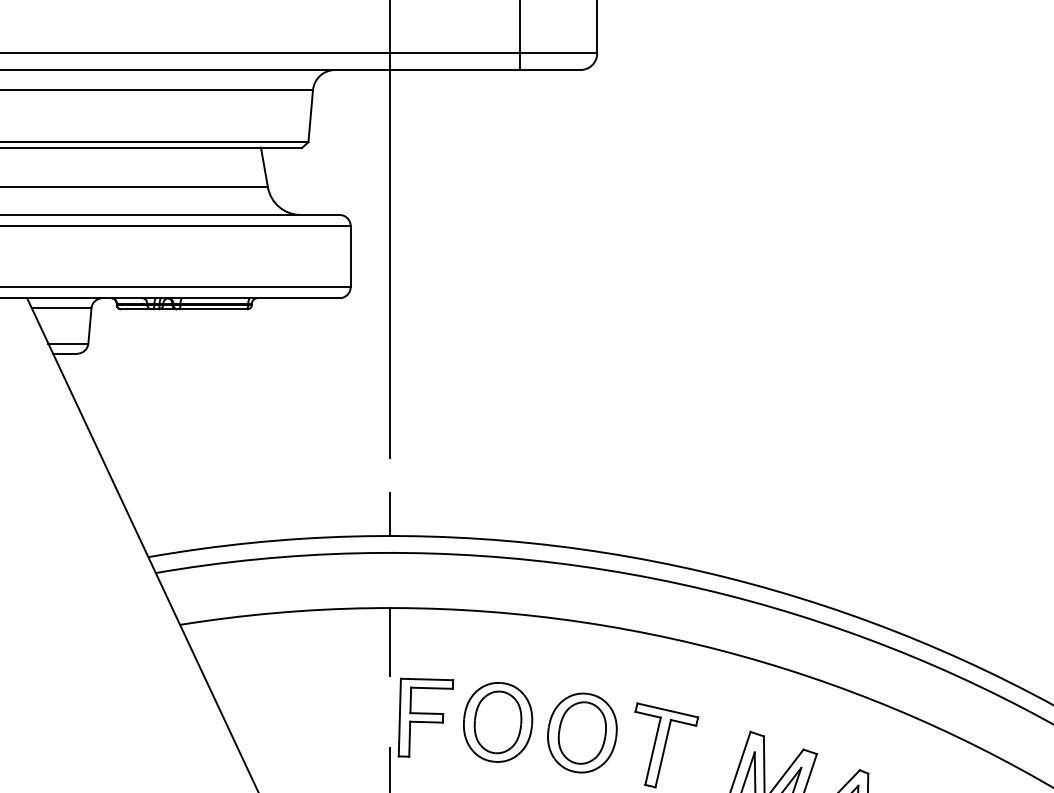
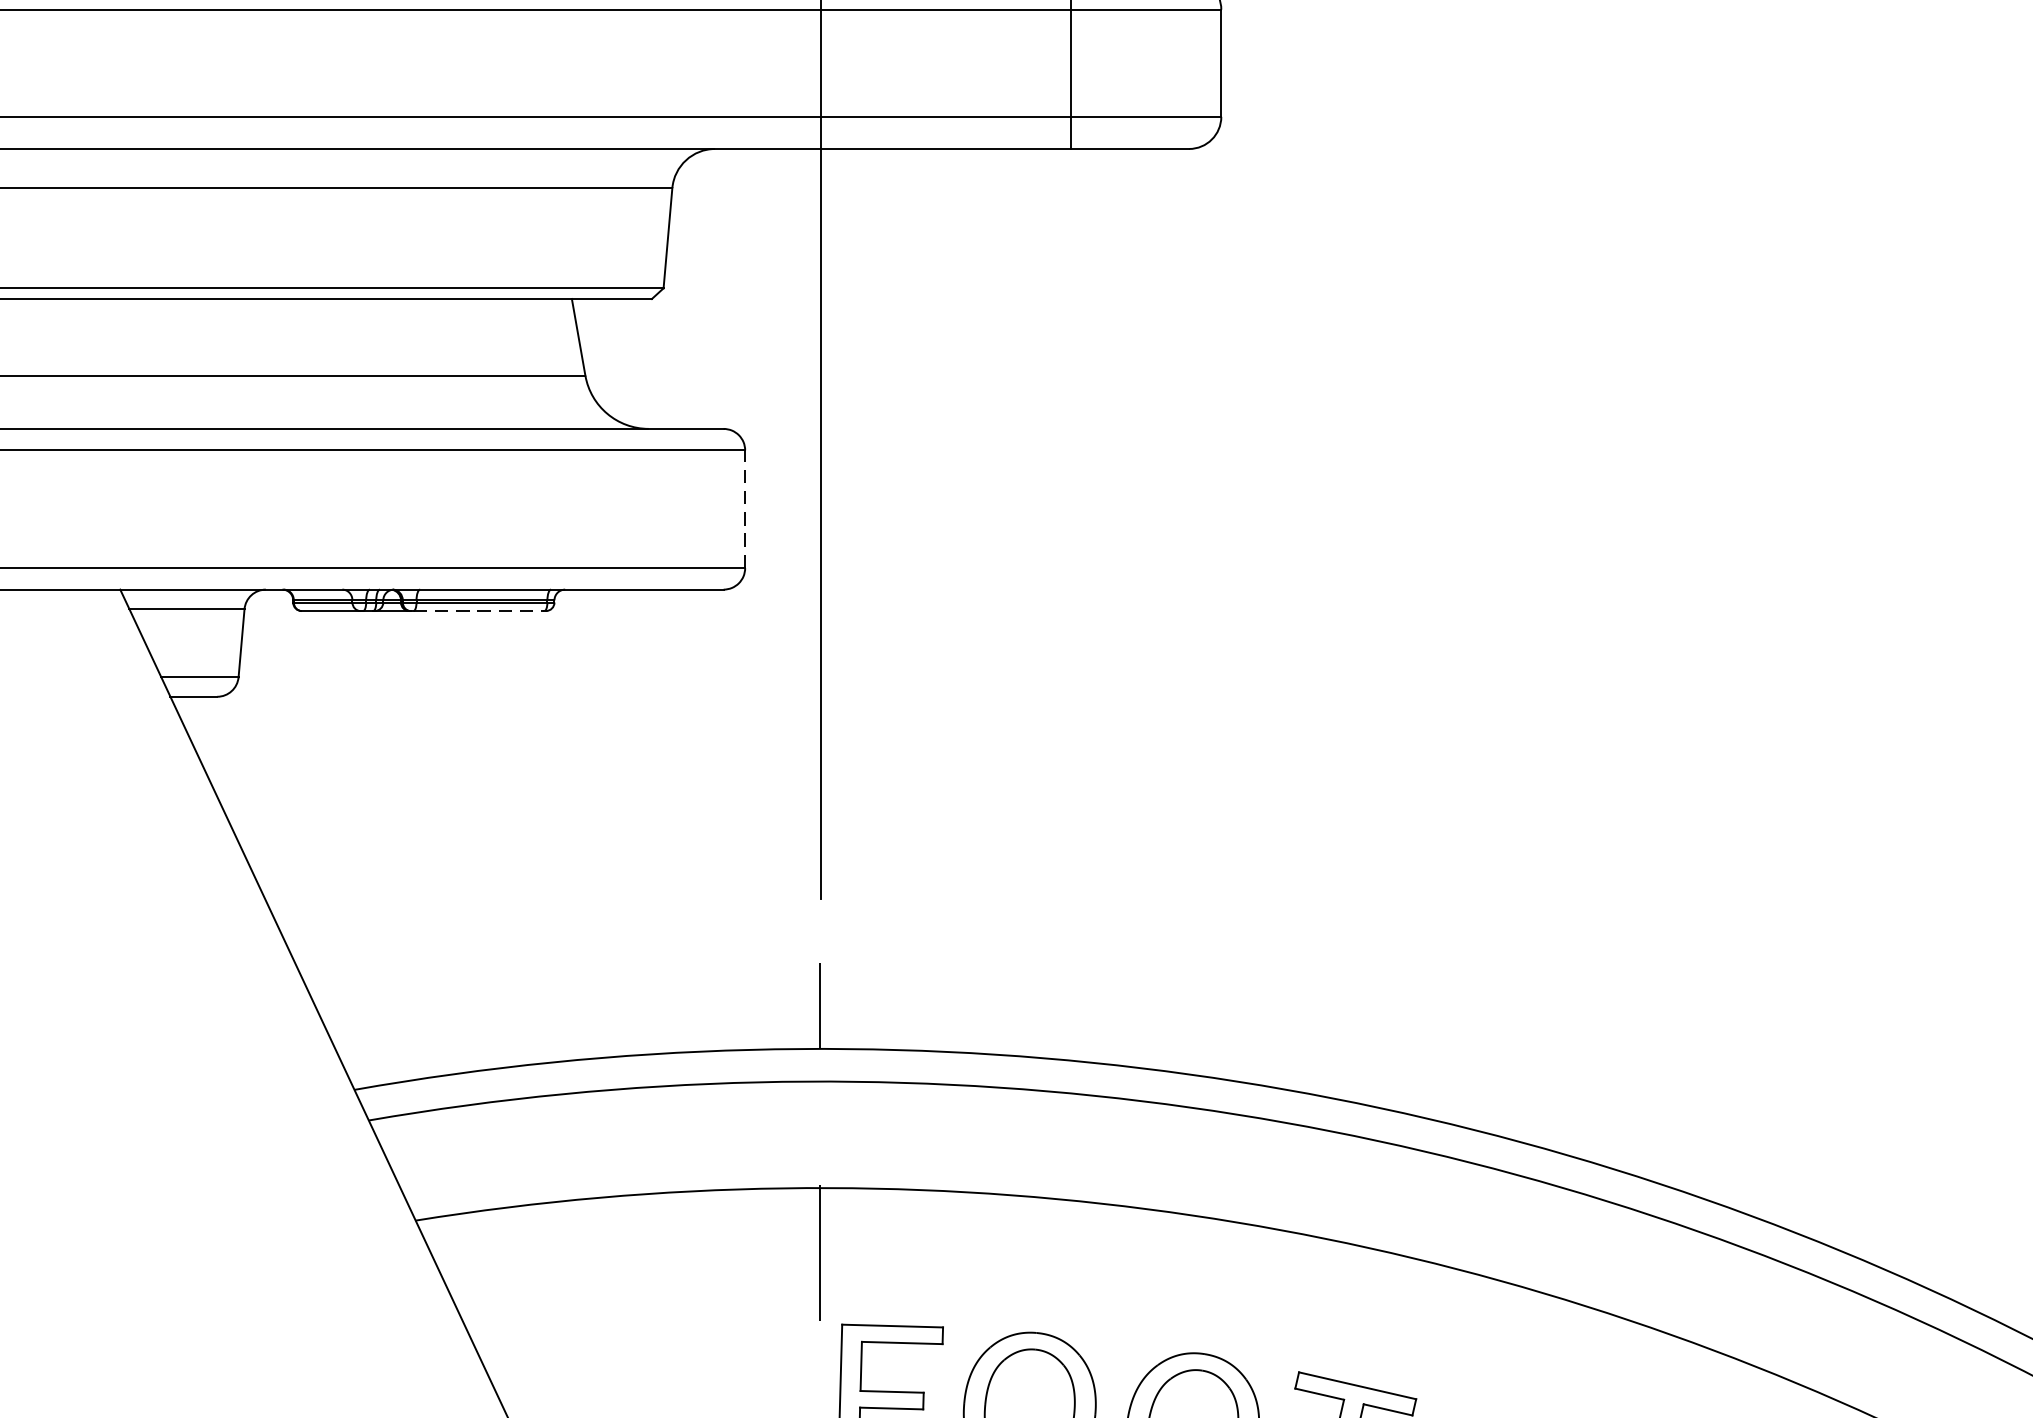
line: (350, 256) -> (744, 509), solid -> dashed
line: (212, 309) -> (478, 611), solid -> dashed

